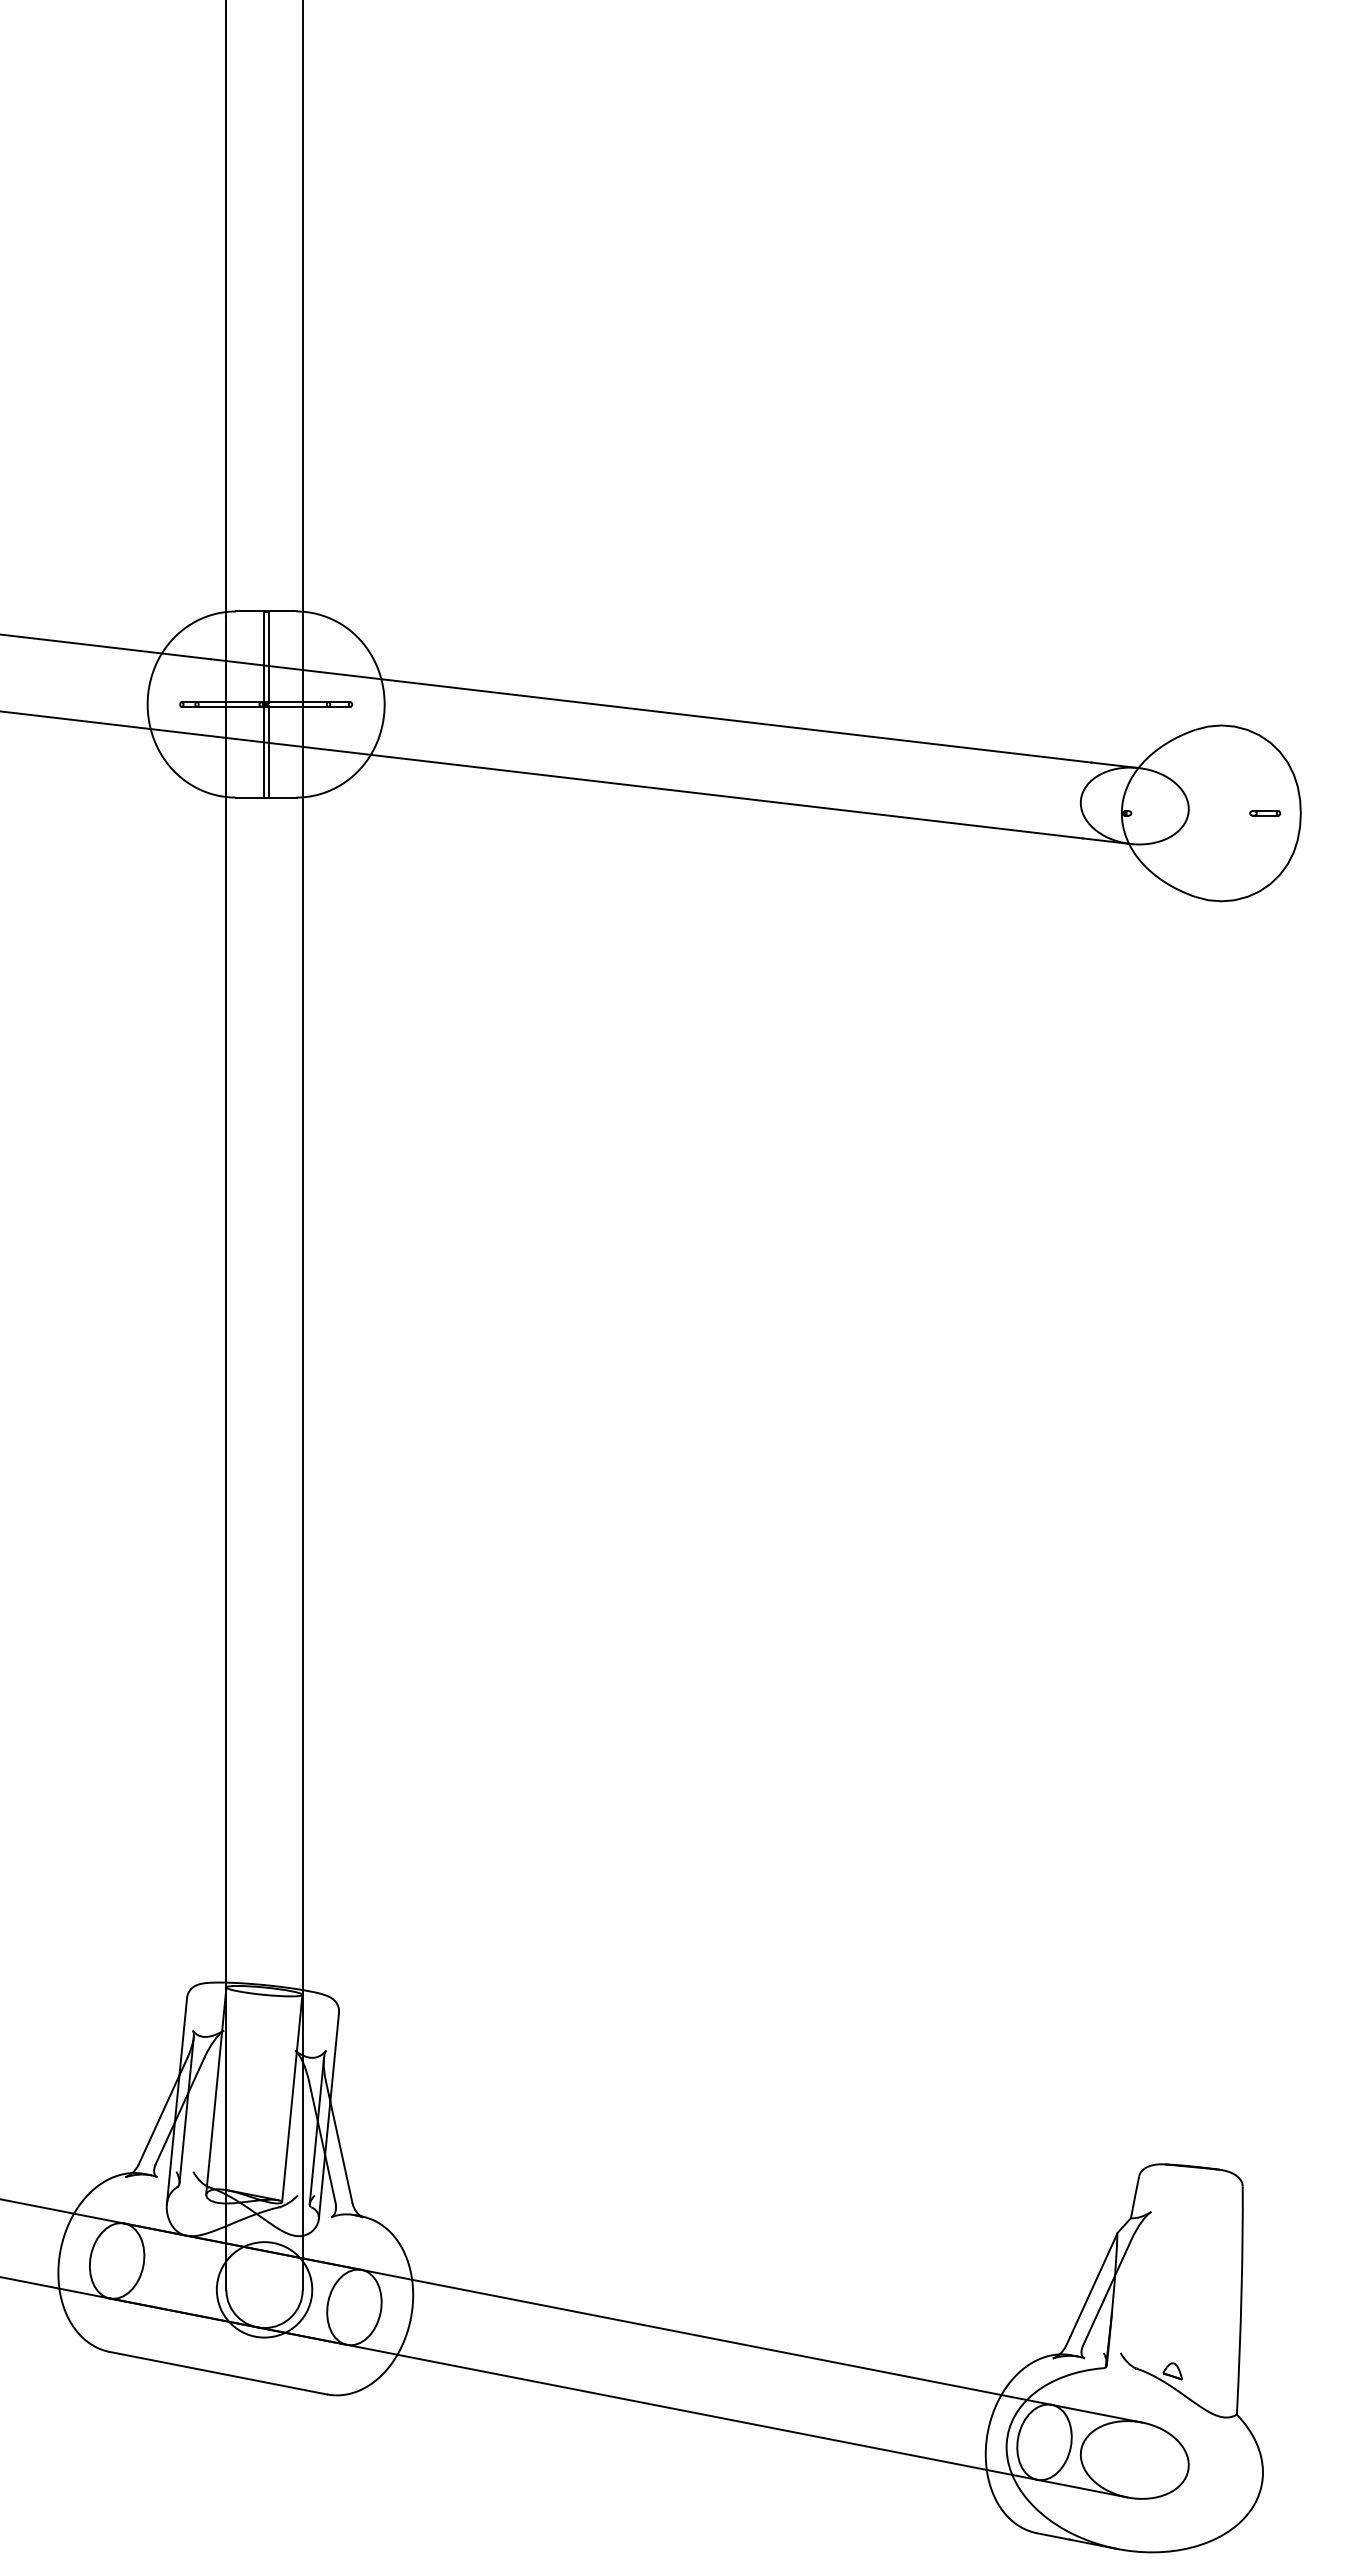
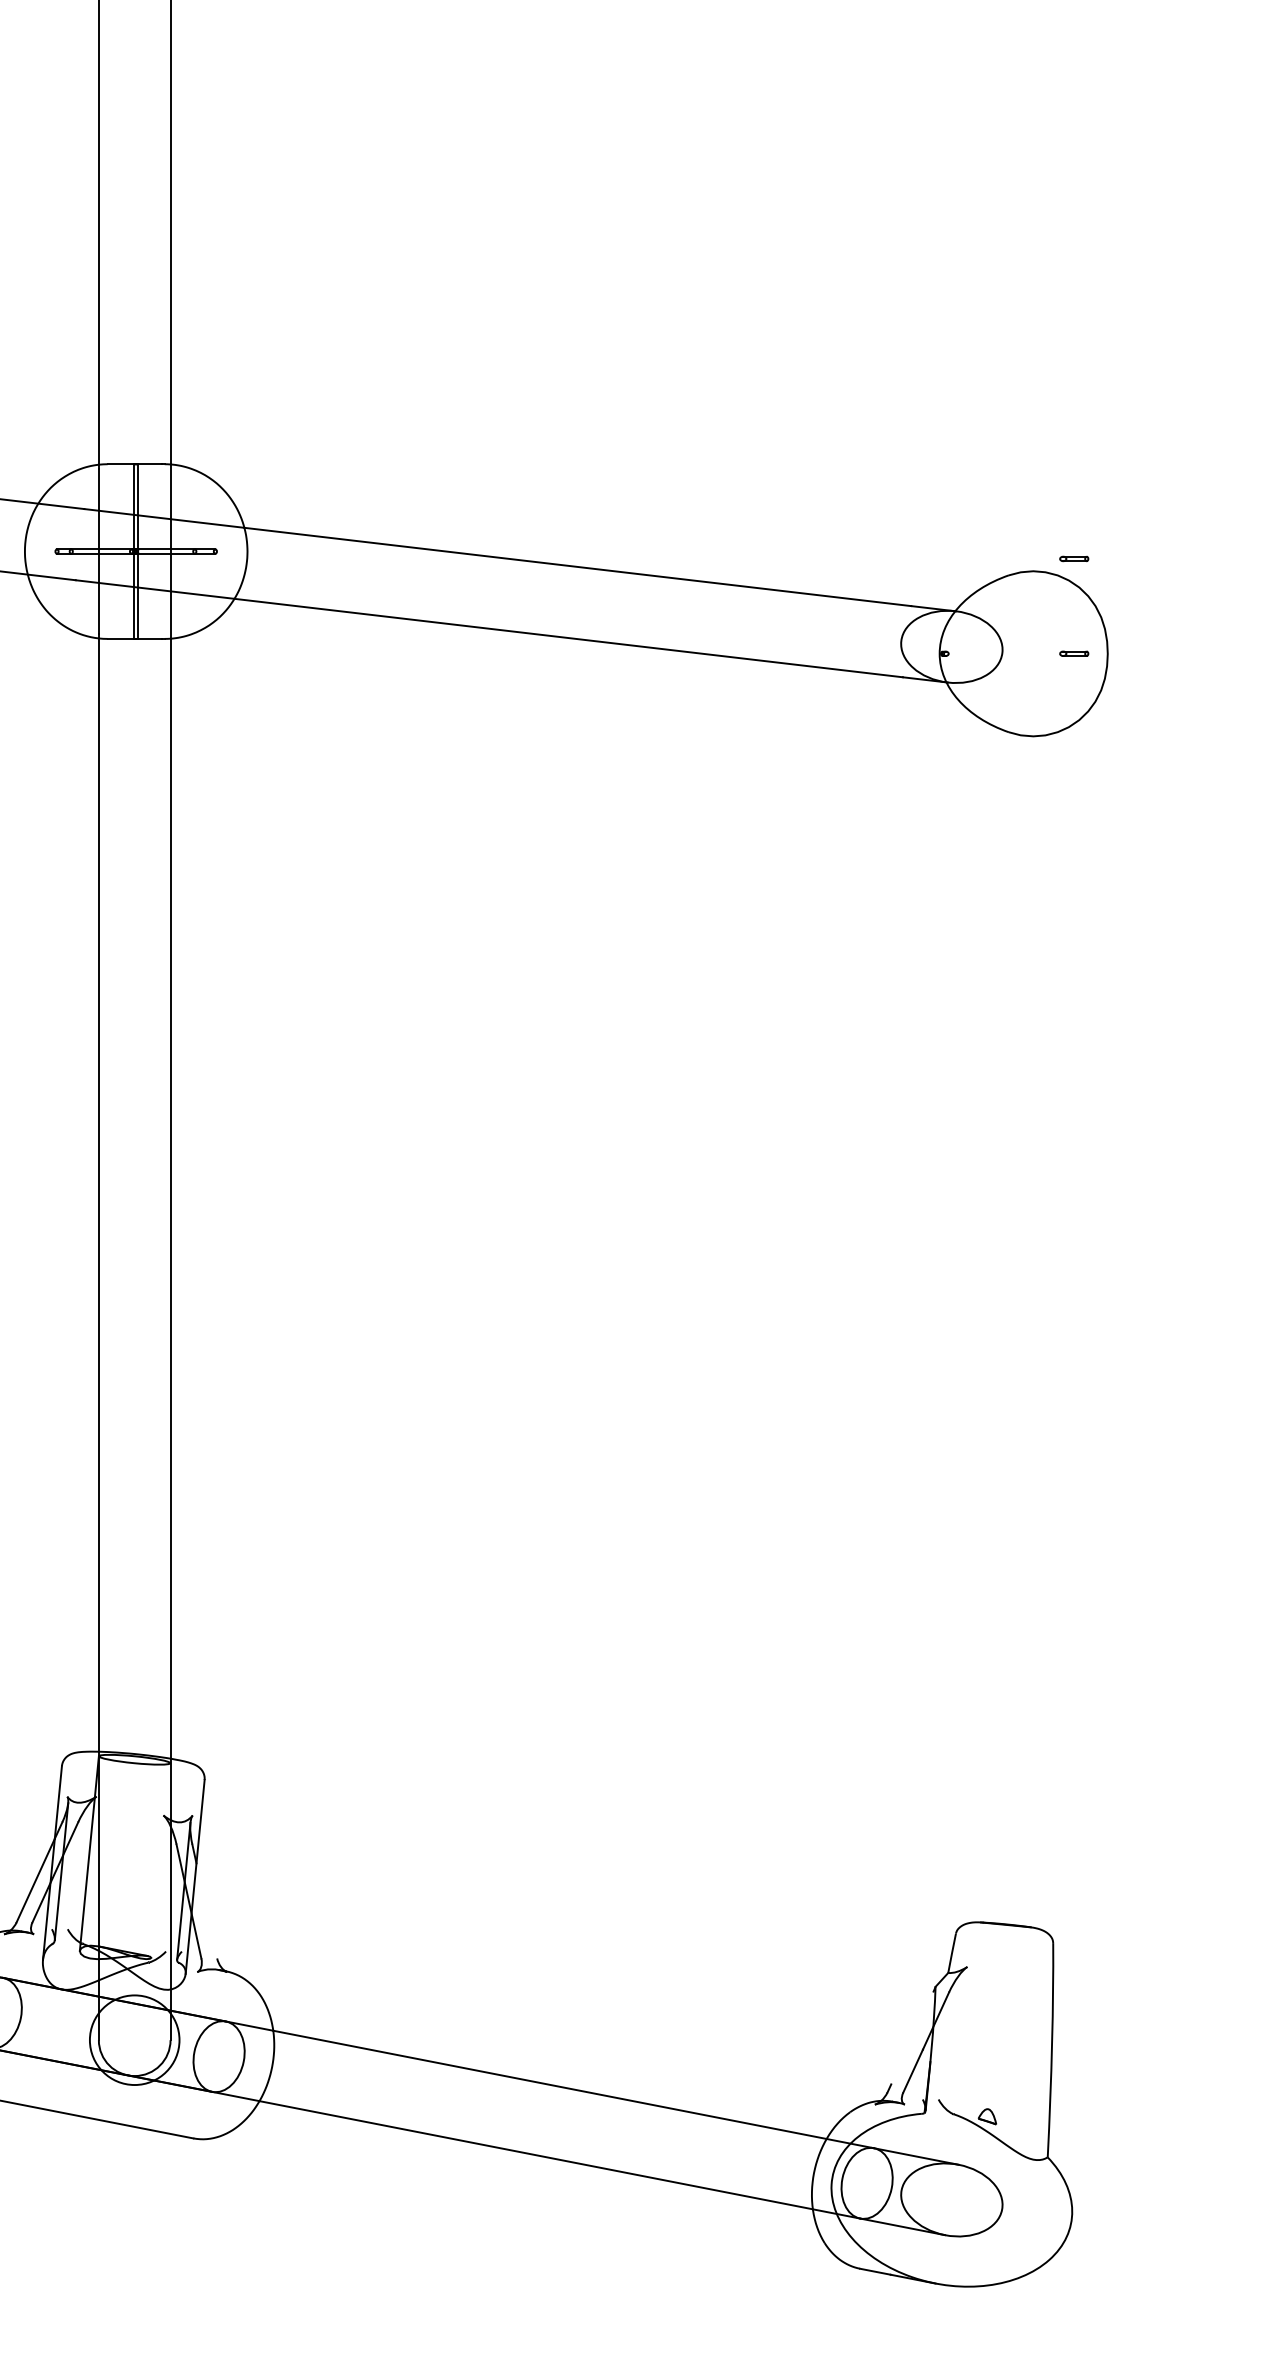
part: (1264, 712) -> (1073, 559), added
line: (292, 2098) -> (160, 1860), removed
line: (341, 2151) -> (206, 1910), removed
line: (1092, 2287) -> (912, 2037), removed

